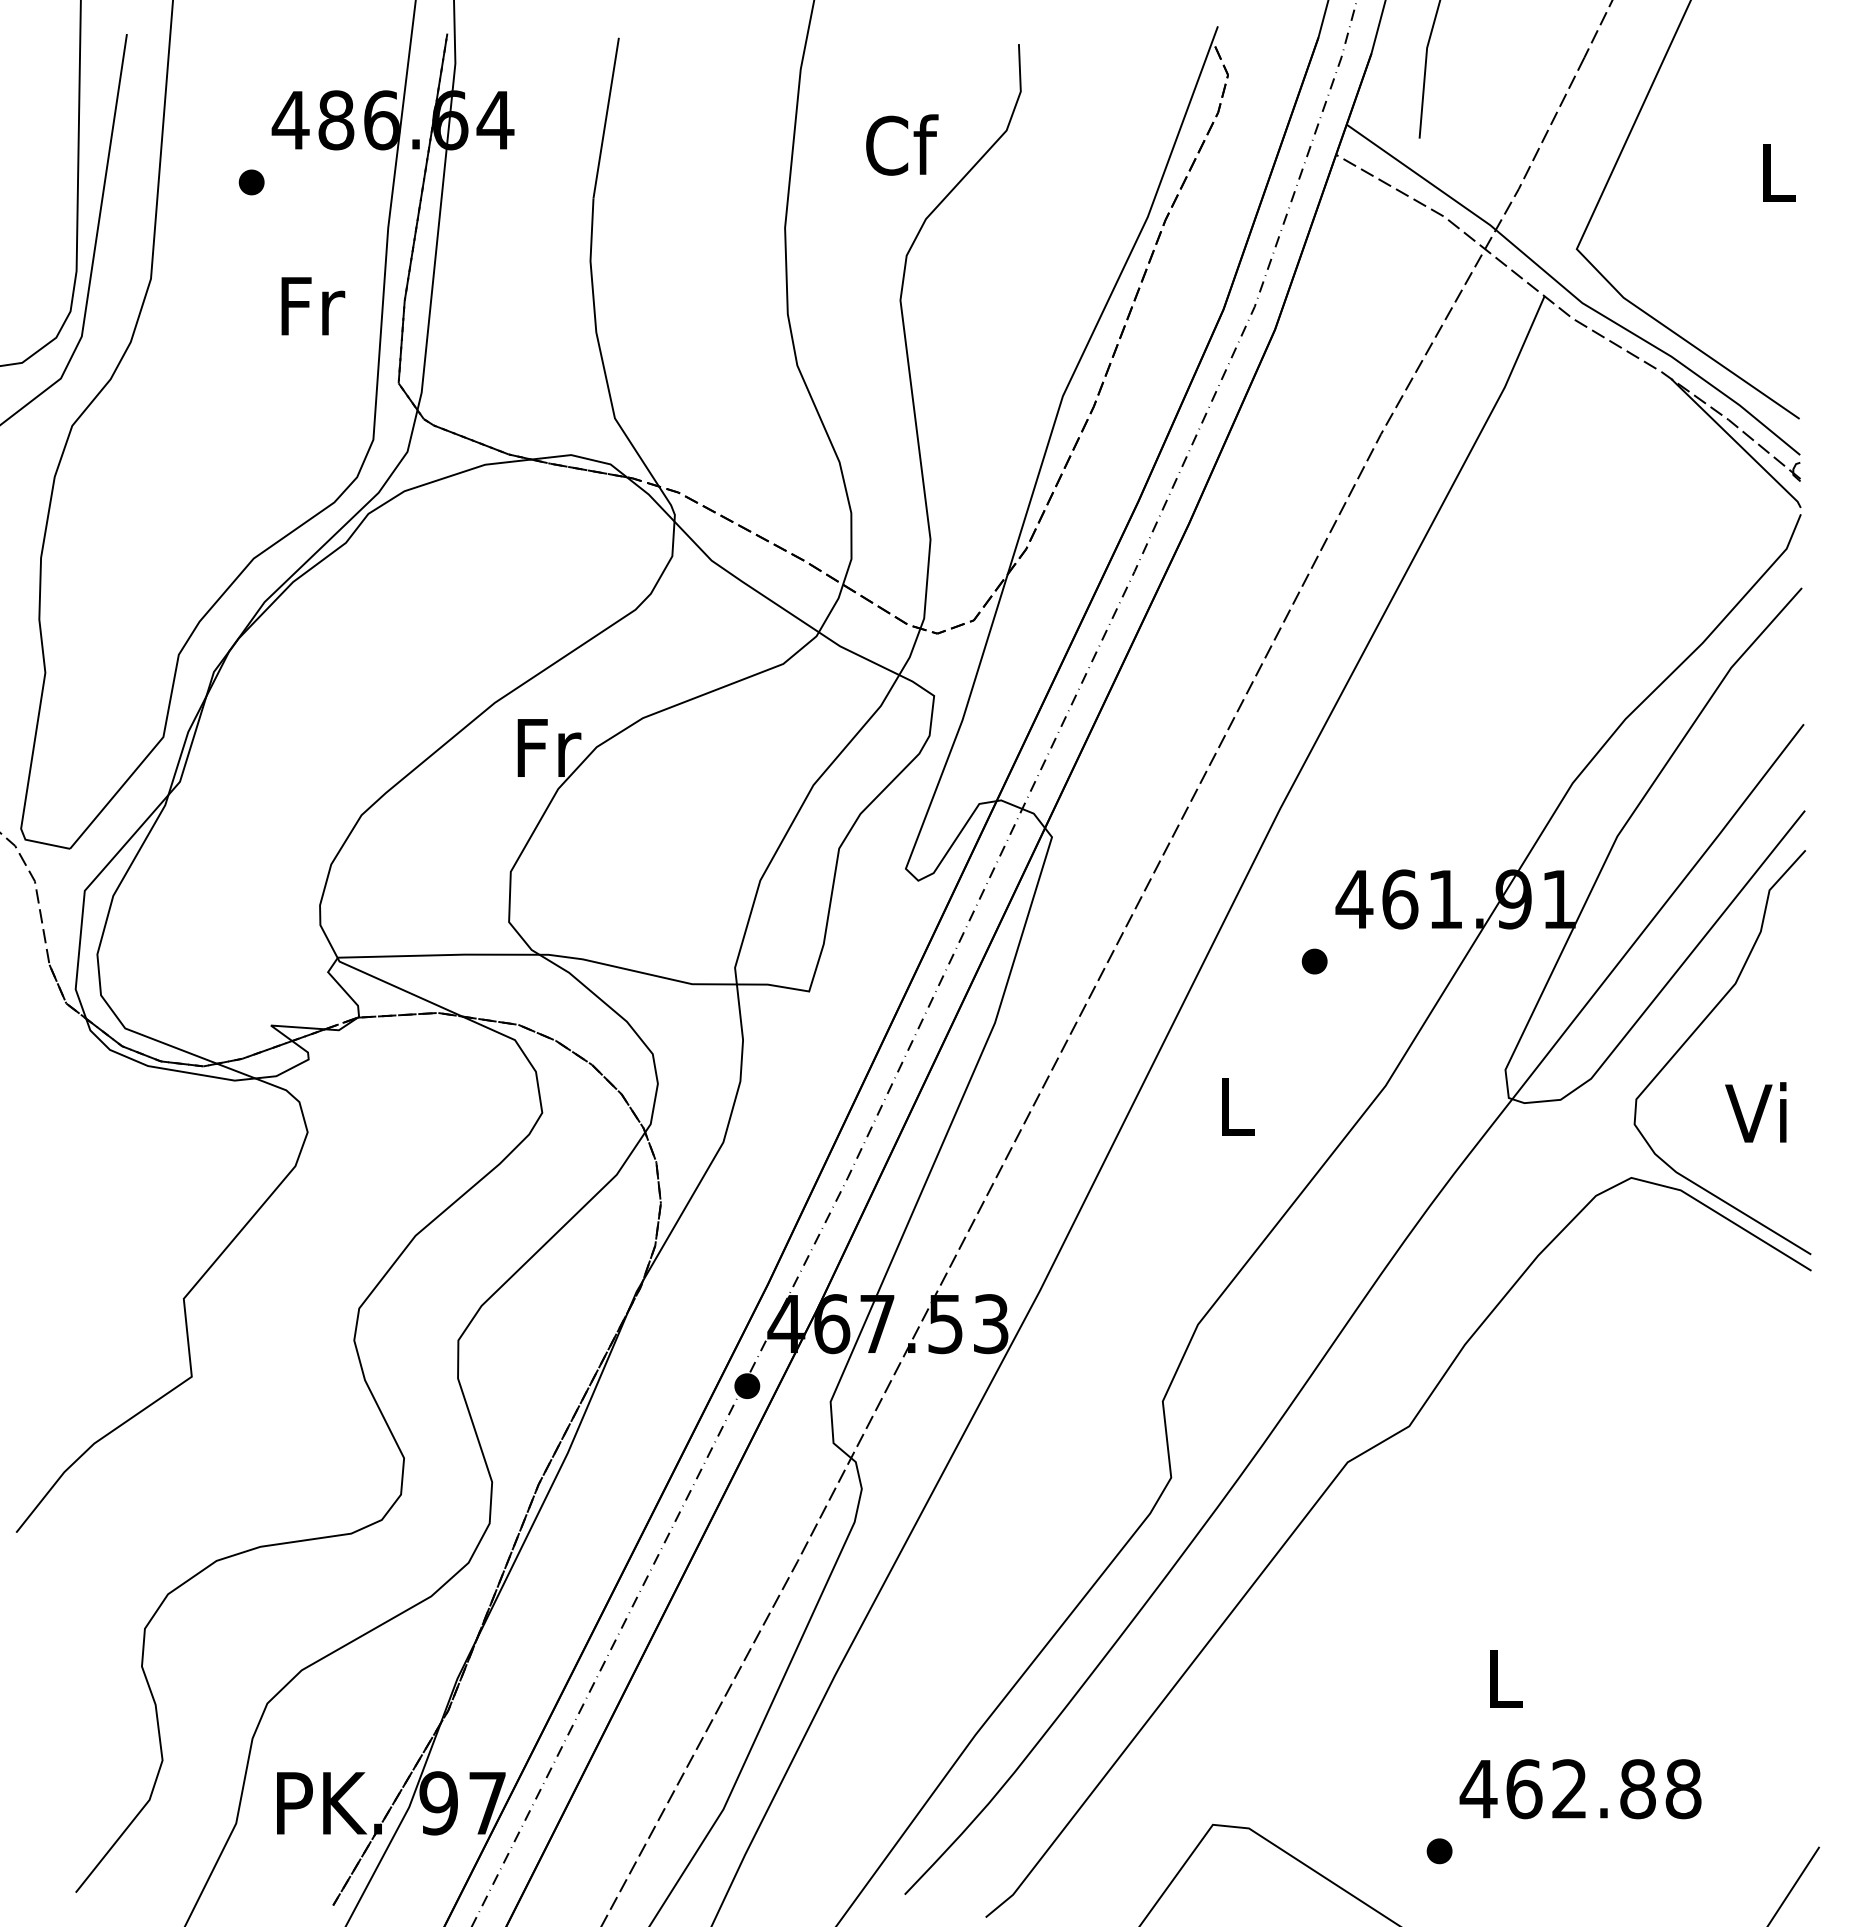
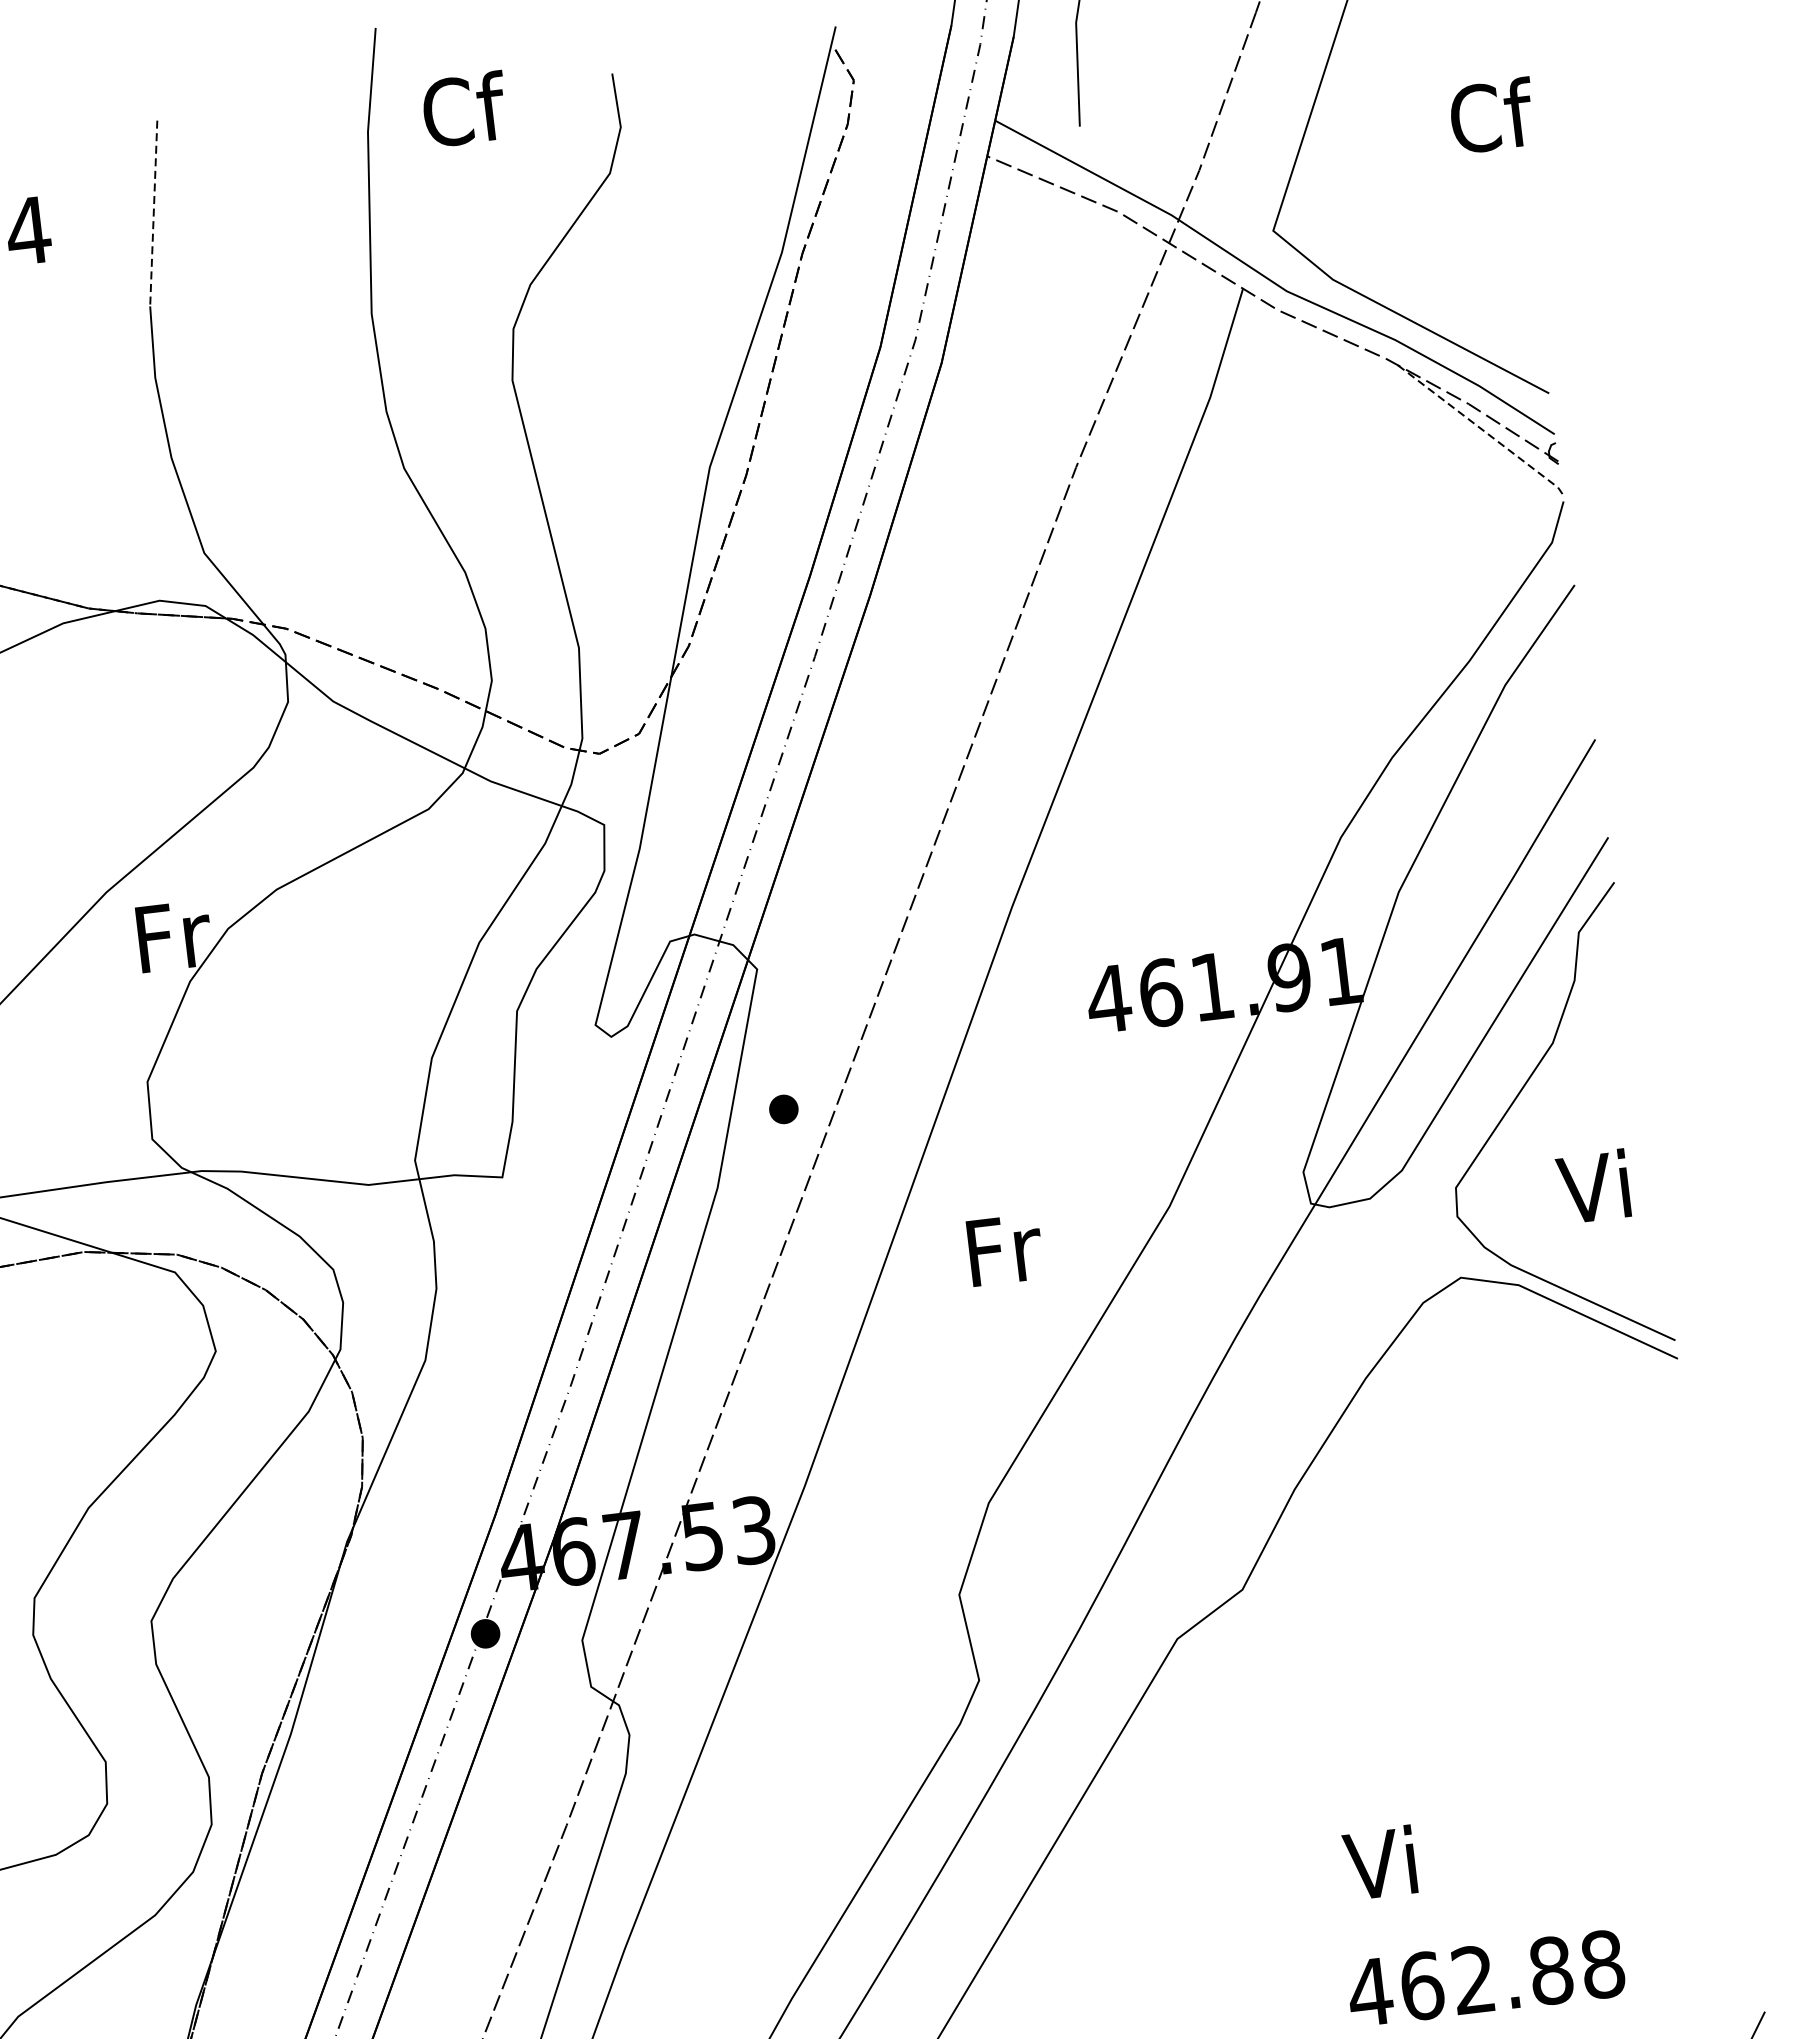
line: (606, 118) -> (154, 213), solid -> dashed
text: (902, 144) -> (465, 108), moved
text: (1778, 171) -> (1491, 115), L -> Cf
line: (1737, 443) -> (1481, 429), solid -> dashed
part: (1314, 961) -> (783, 1109), moved
text: (1238, 1106) -> (1005, 1249), L -> Fr
text: (1499, 1677) -> (1378, 1862), L -> Vi

